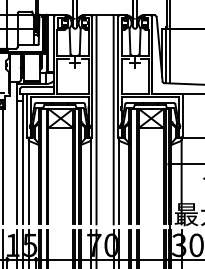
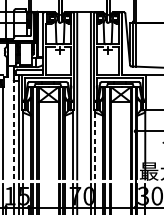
line: (16, 155) -> (13, 124), solid -> dashed
line: (119, 180) -> (95, 144), solid -> dashed

